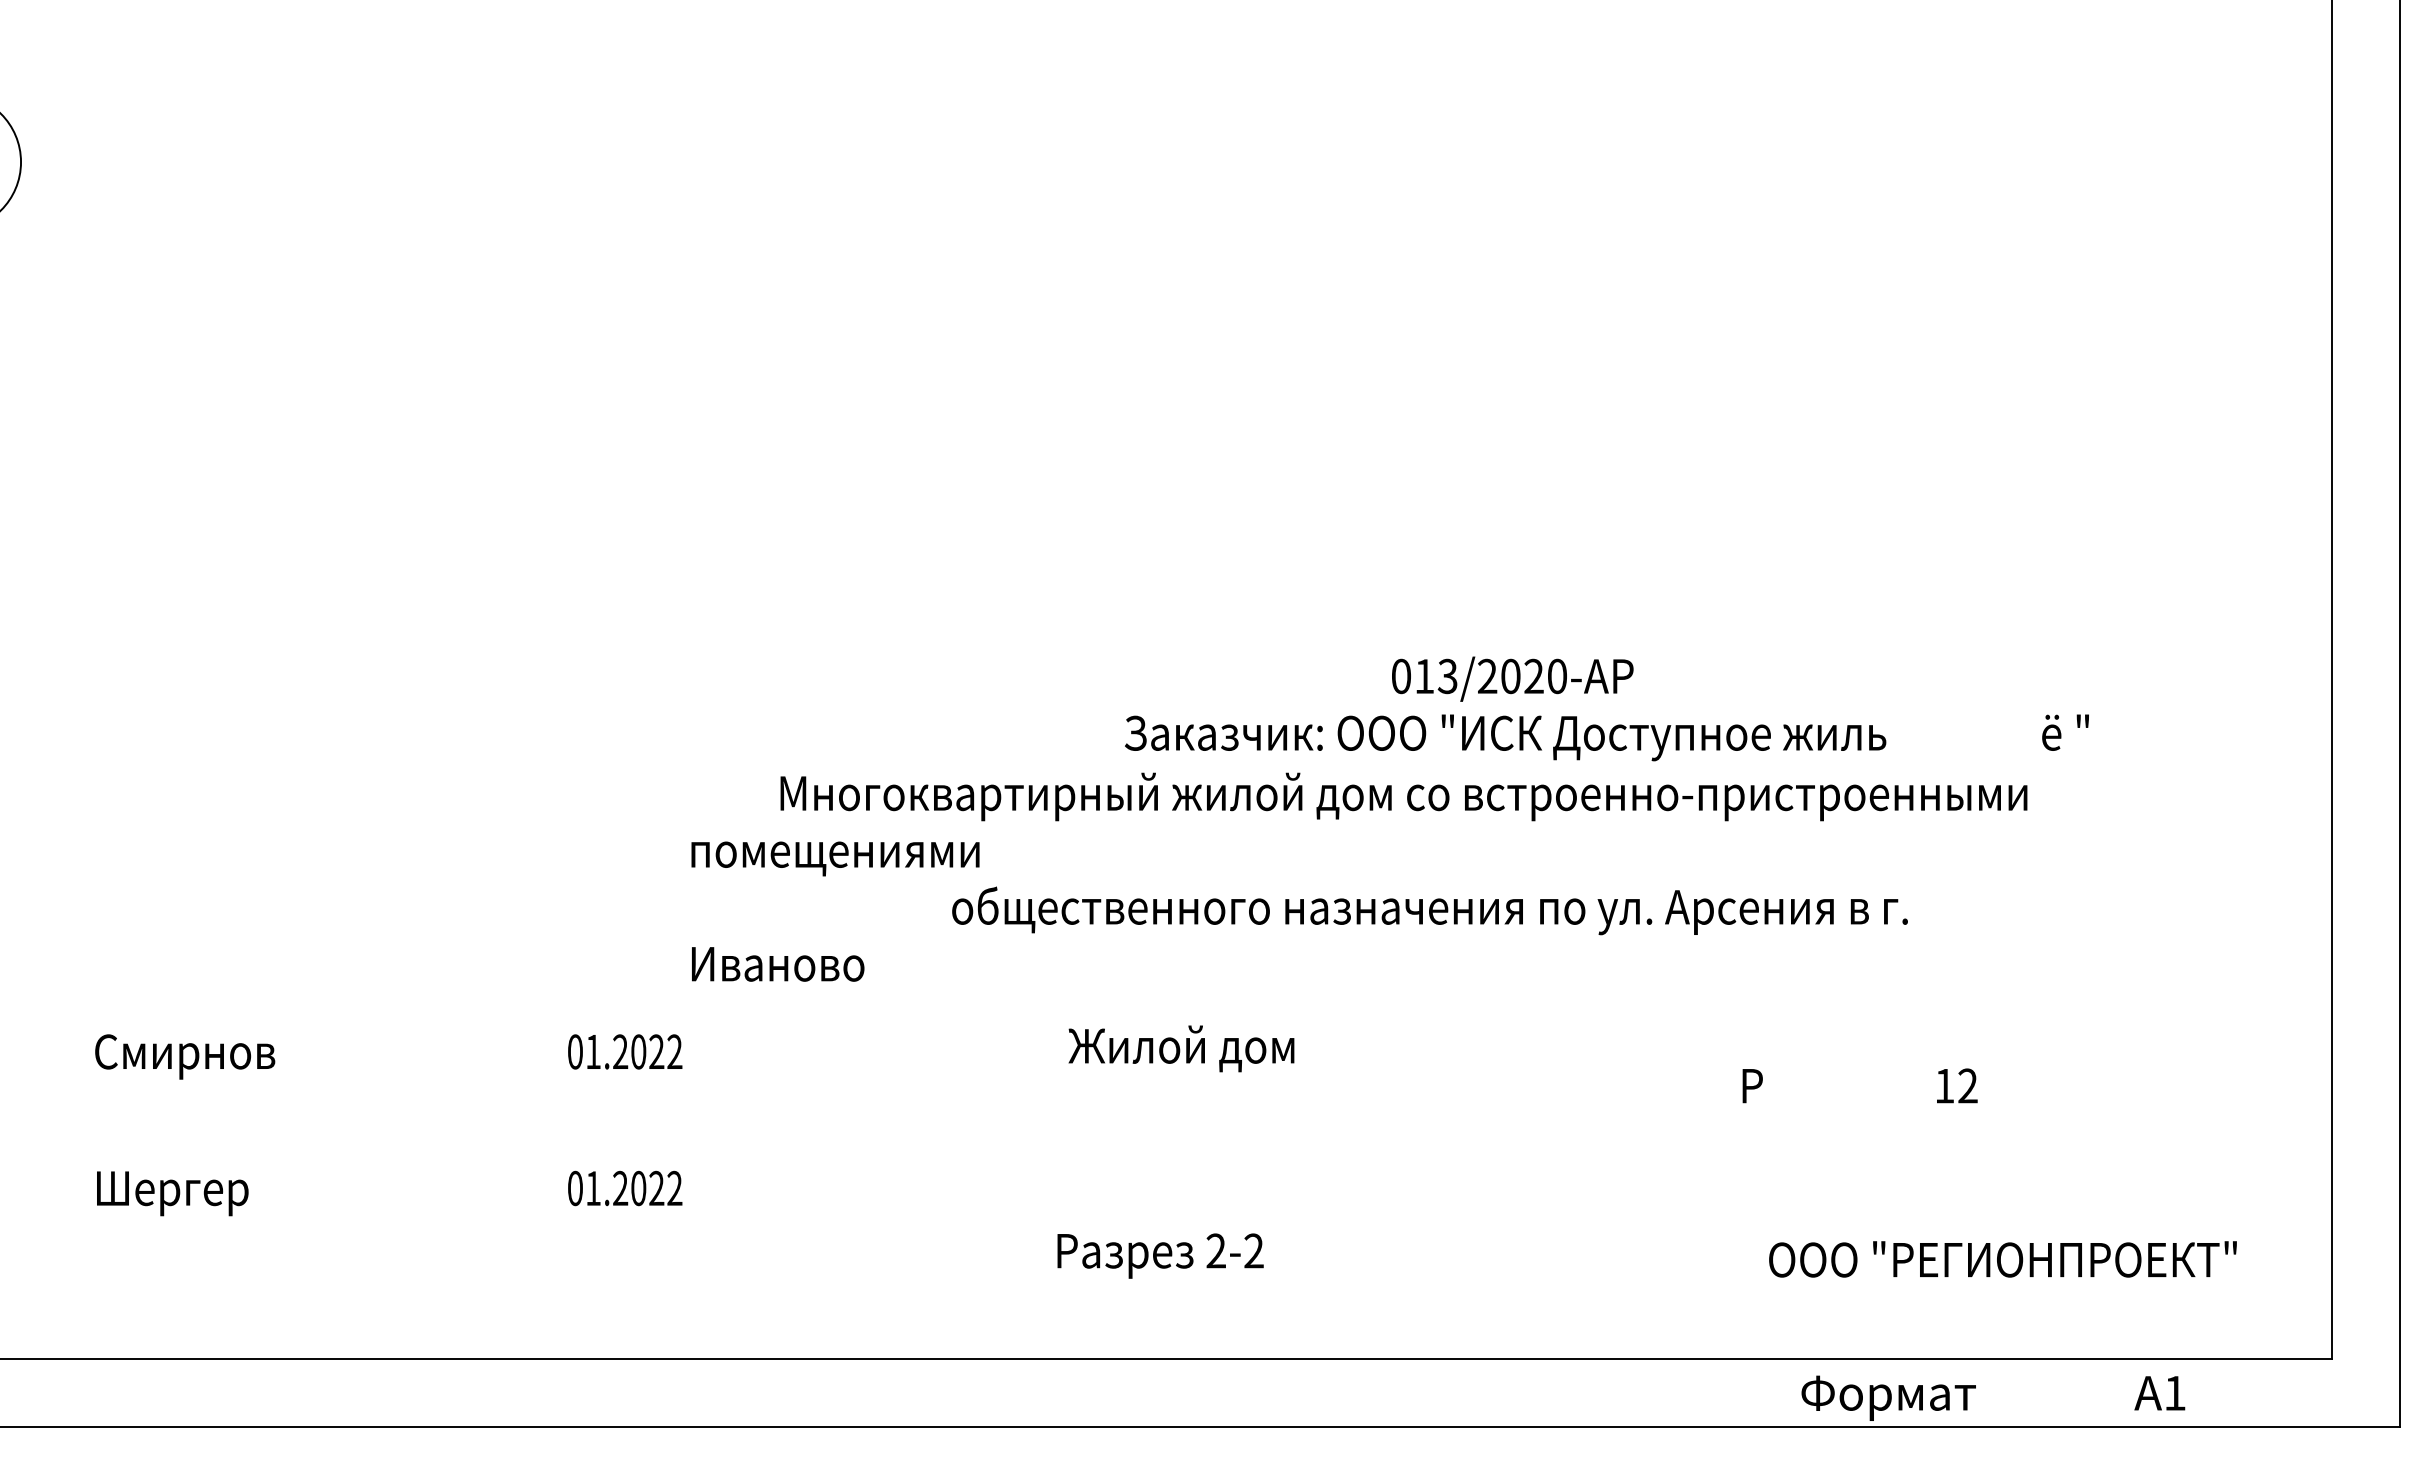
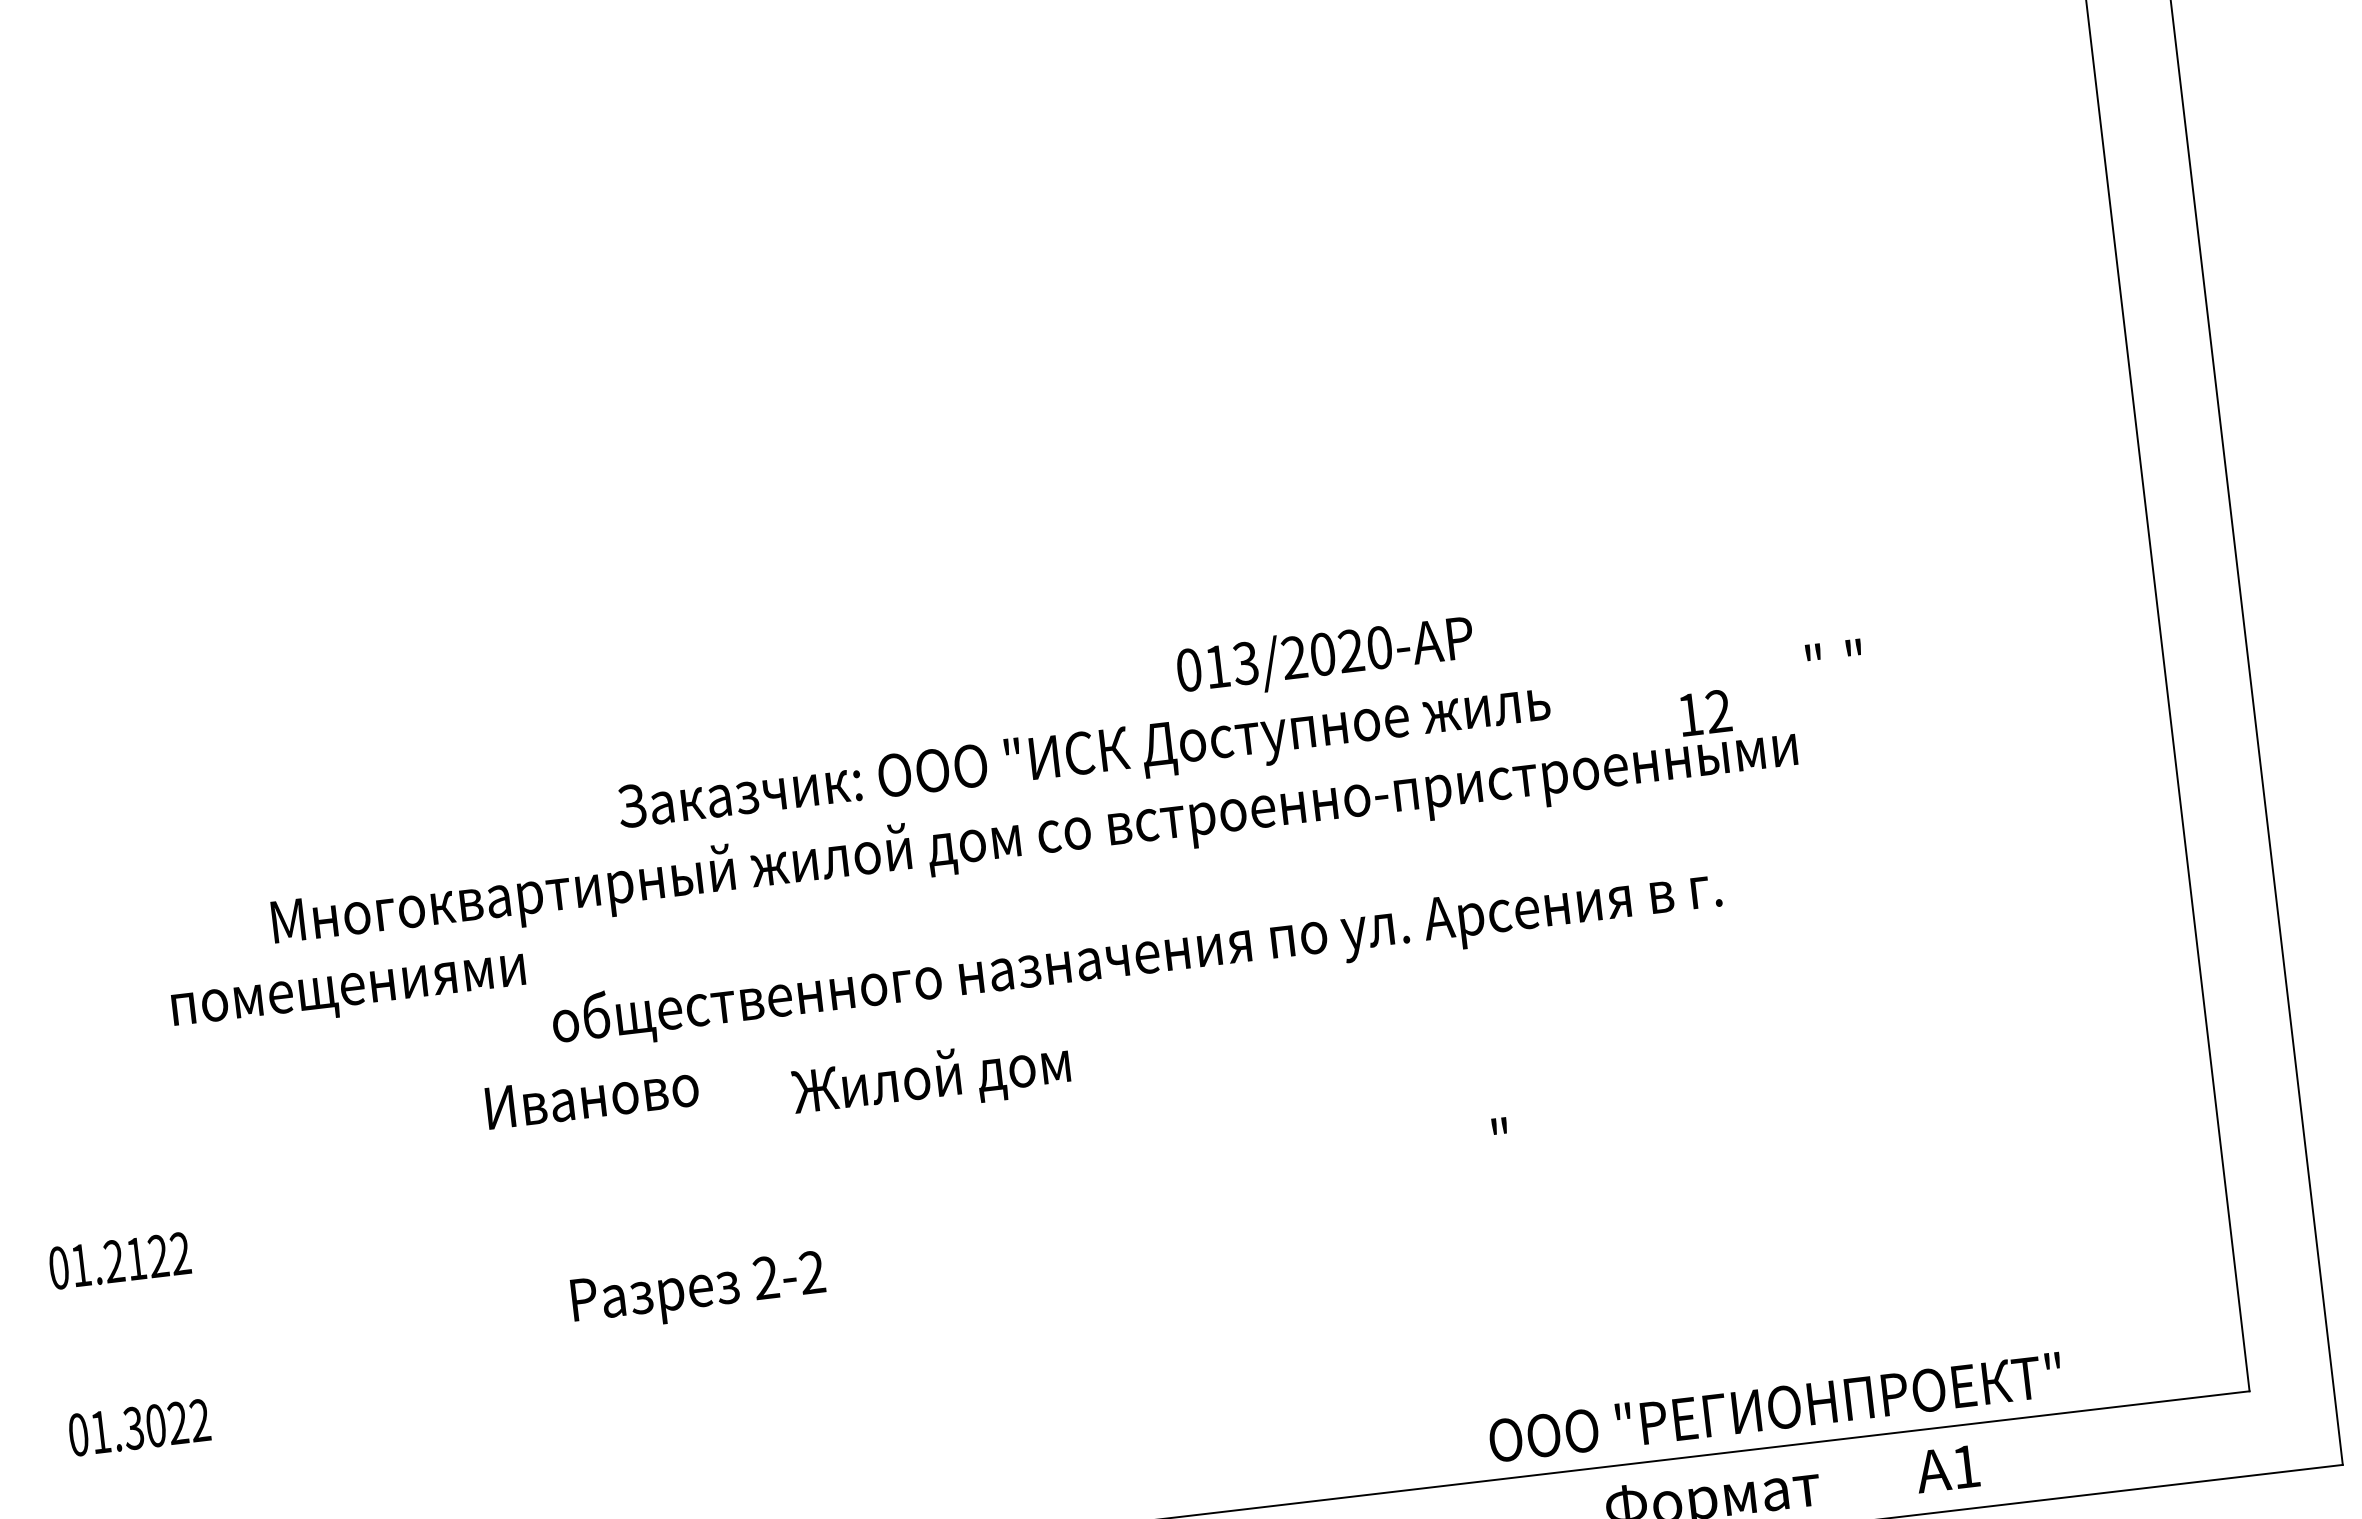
text: (1512, 678) -> (1325, 656), moved
text: (2051, 732) -> (1816, 665), ё -> "
text: (1505, 737) -> (1084, 758), moved
text: (1429, 910) -> (1136, 957), moved
text: (778, 964) -> (592, 1096), moved
text: (1181, 1048) -> (931, 1079), moved
text: (638, 1051) -> (136, 1258), 01.2022 -> 01.2122
text: (1752, 1085) -> (1502, 1140), Р -> "
text: (1957, 1085) -> (1705, 712), moved
text: (620, 1188) -> (133, 1428), 01.2022 -> 01.3022
text: (1160, 1255) -> (698, 1291), moved
text: (2002, 1259) -> (1775, 1407), moved
text: (2159, 1393) -> (1947, 1469), moved

